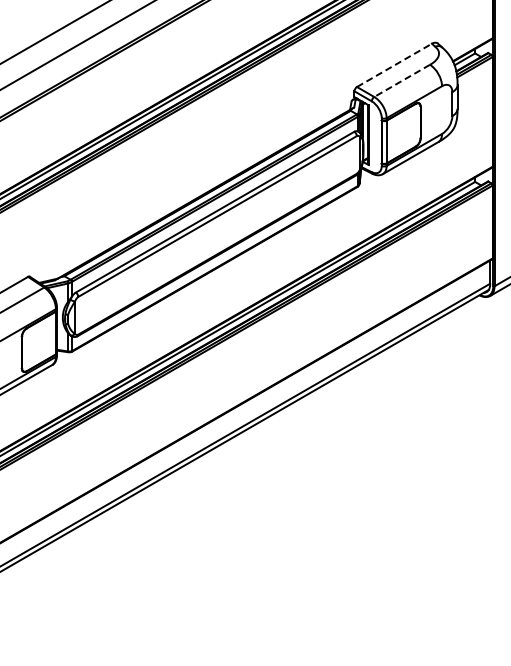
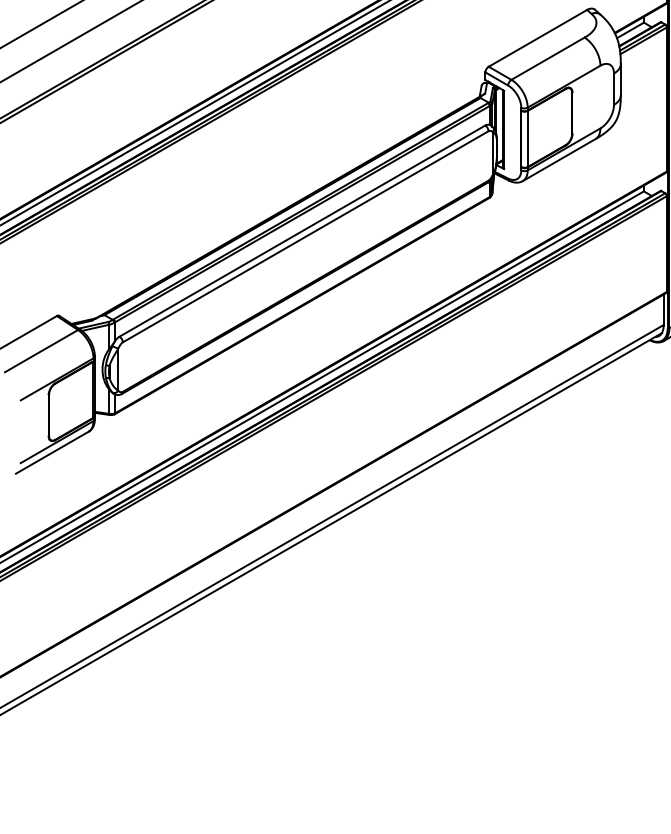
line: (394, 65) -> (538, 38), dashed -> solid
line: (401, 81) -> (547, 59), dashed -> solid

